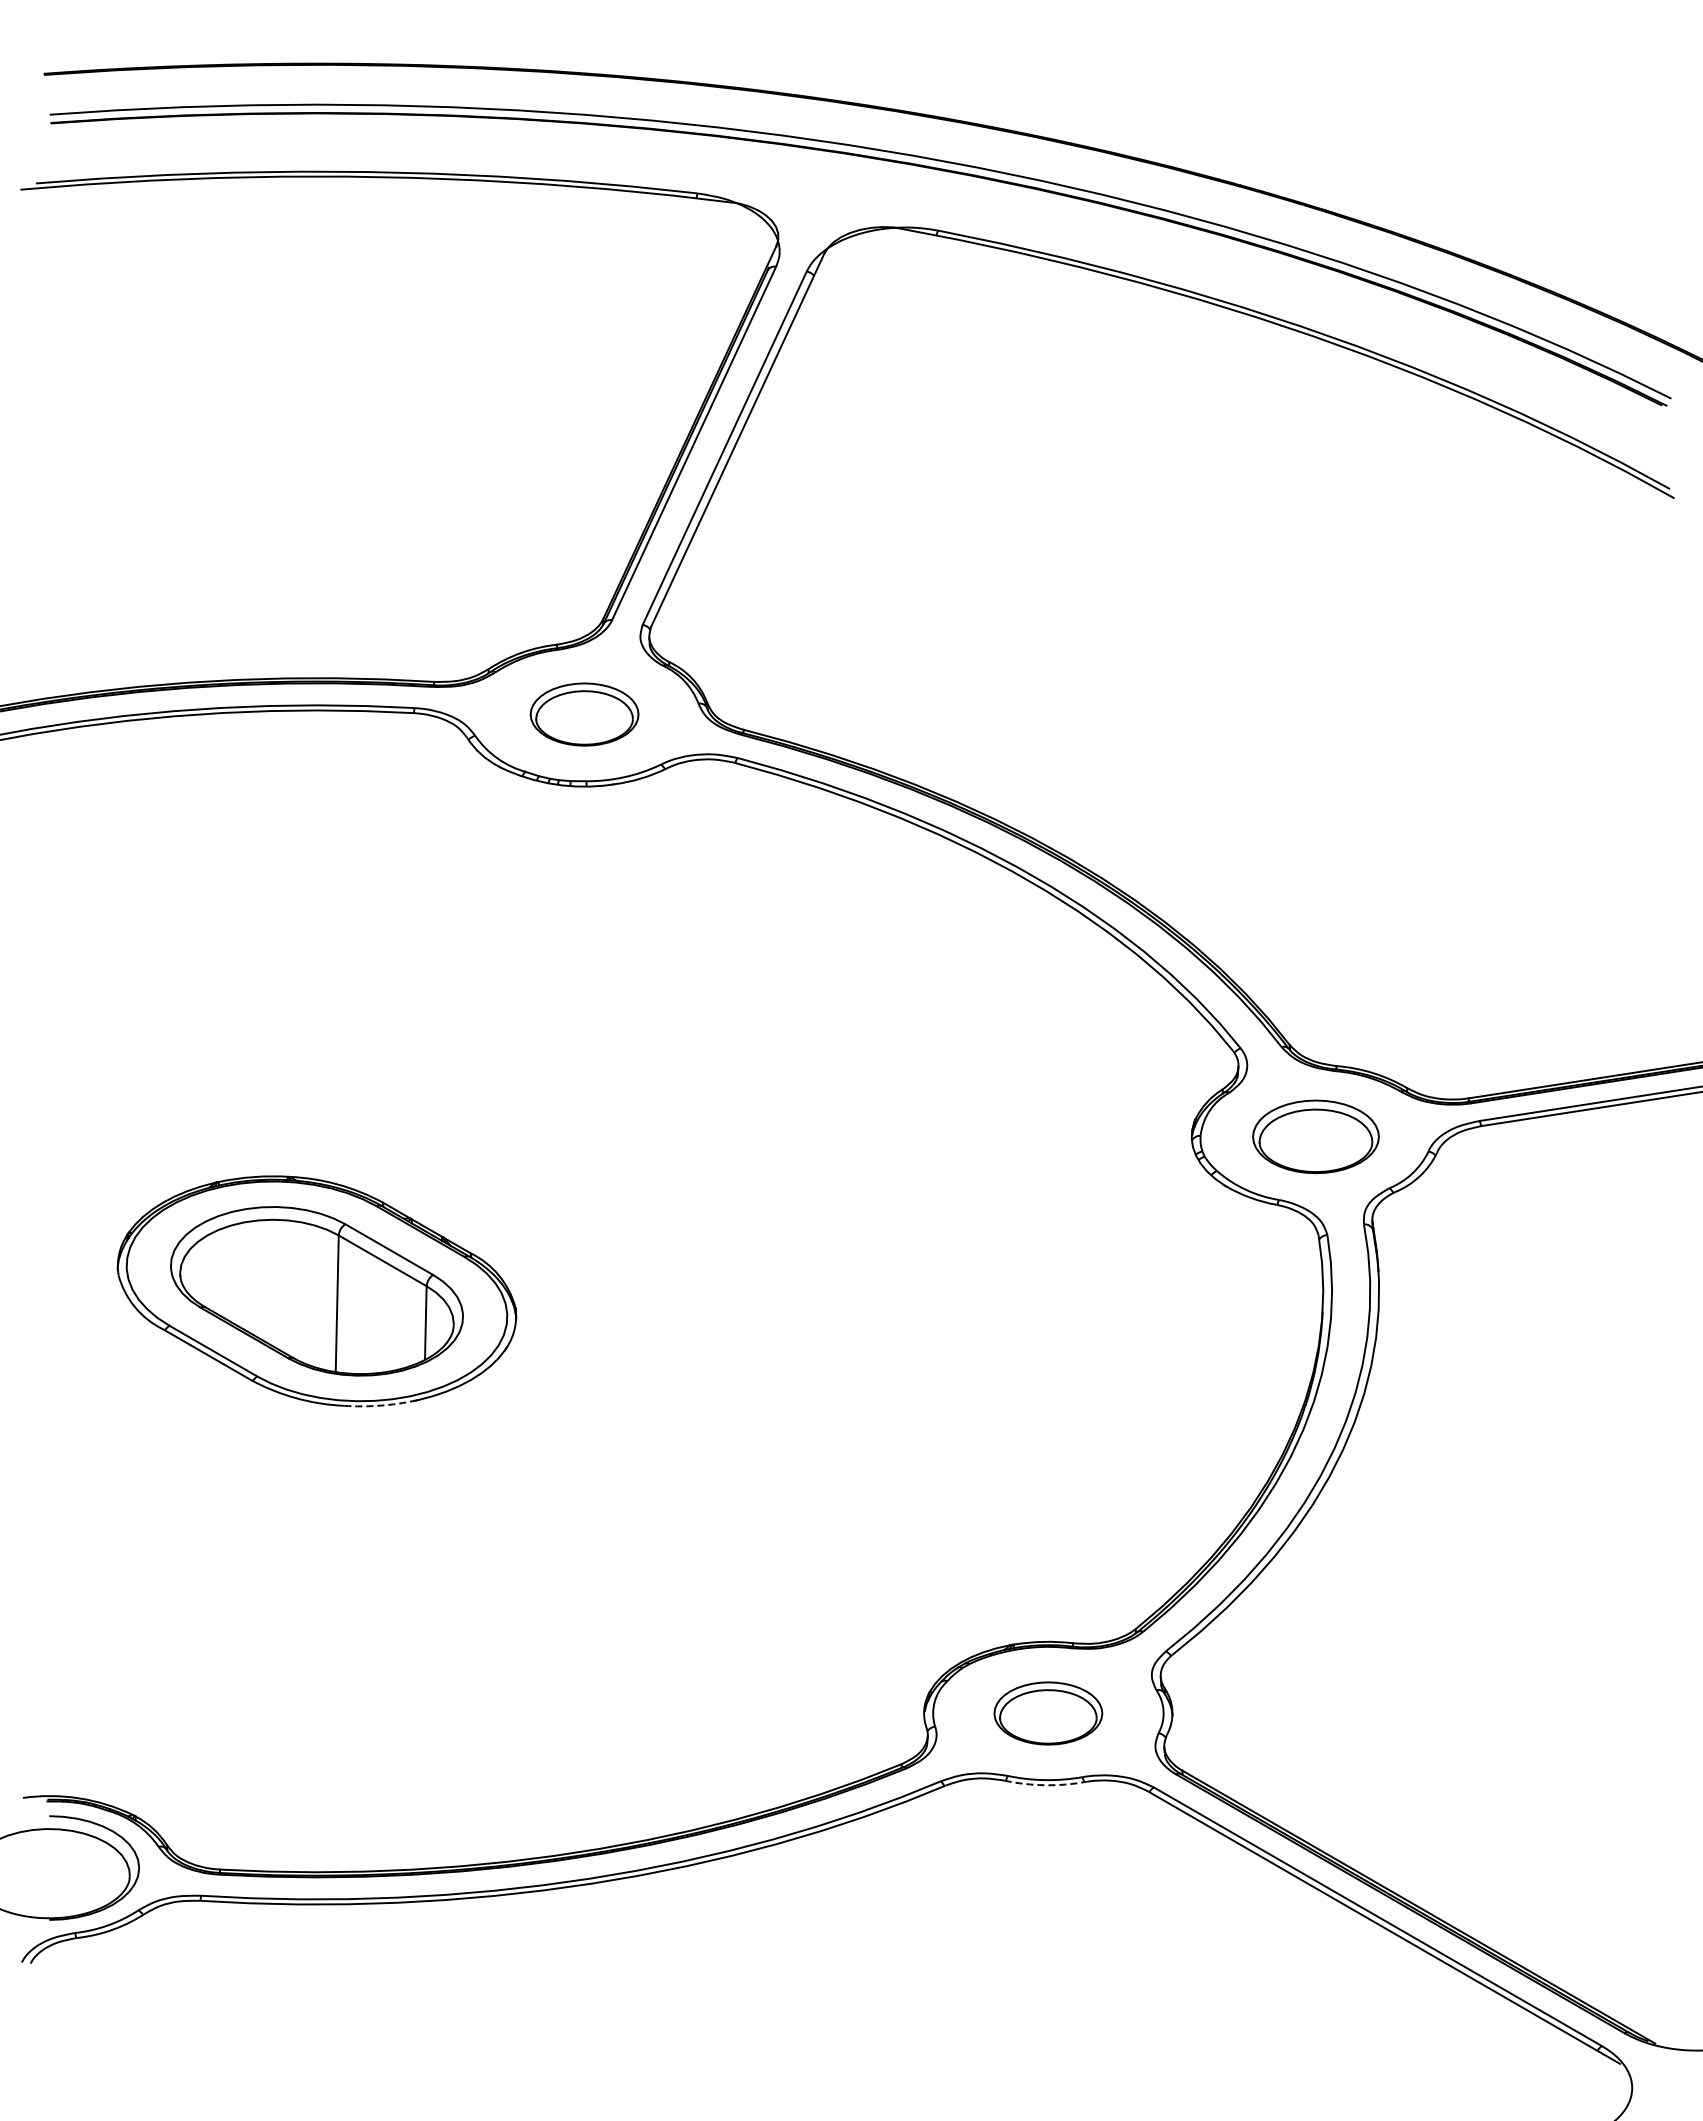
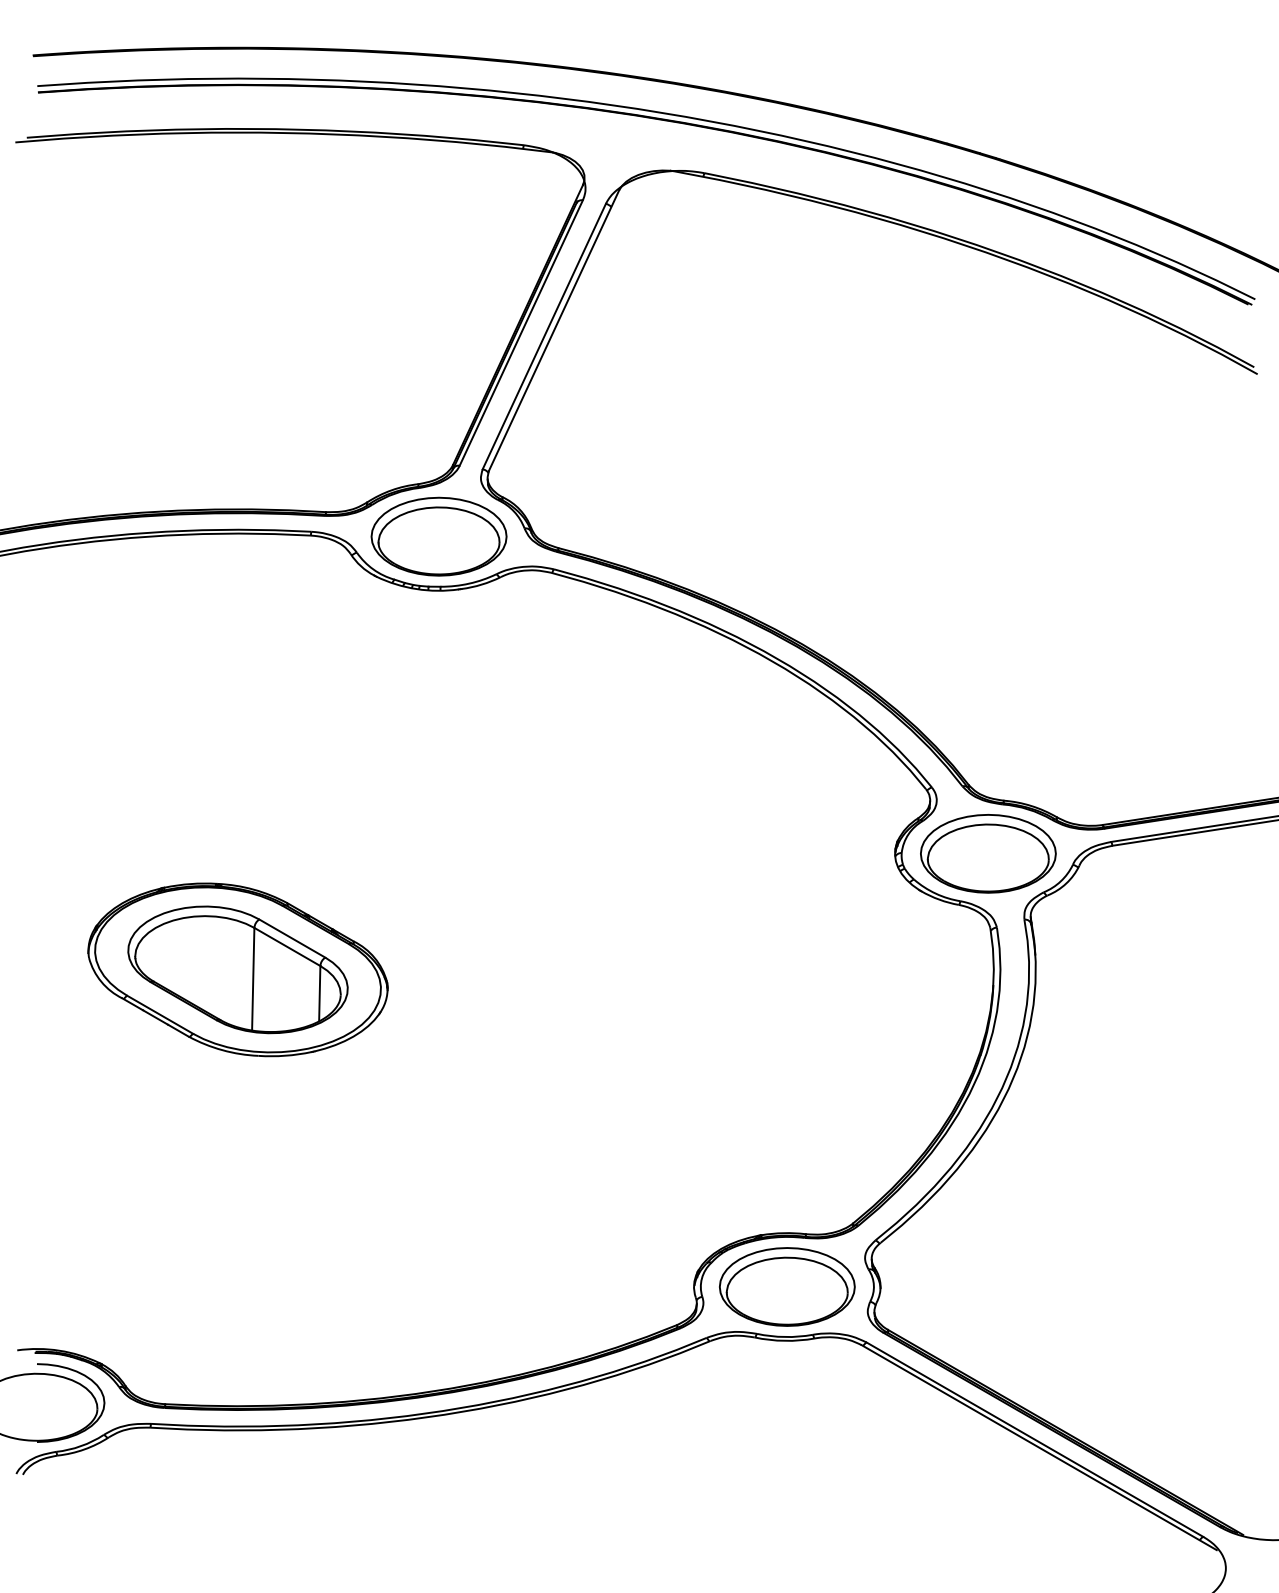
part: (584, 714) -> (438, 536), size x1.67
part: (1315, 1136) -> (988, 853), size x1.43
arc: (380, 1405) -> (285, 1055), dashed -> solid
part: (1048, 1713) -> (787, 1286), size x1.67
arc: (1044, 1785) -> (784, 1341), dashed -> solid

